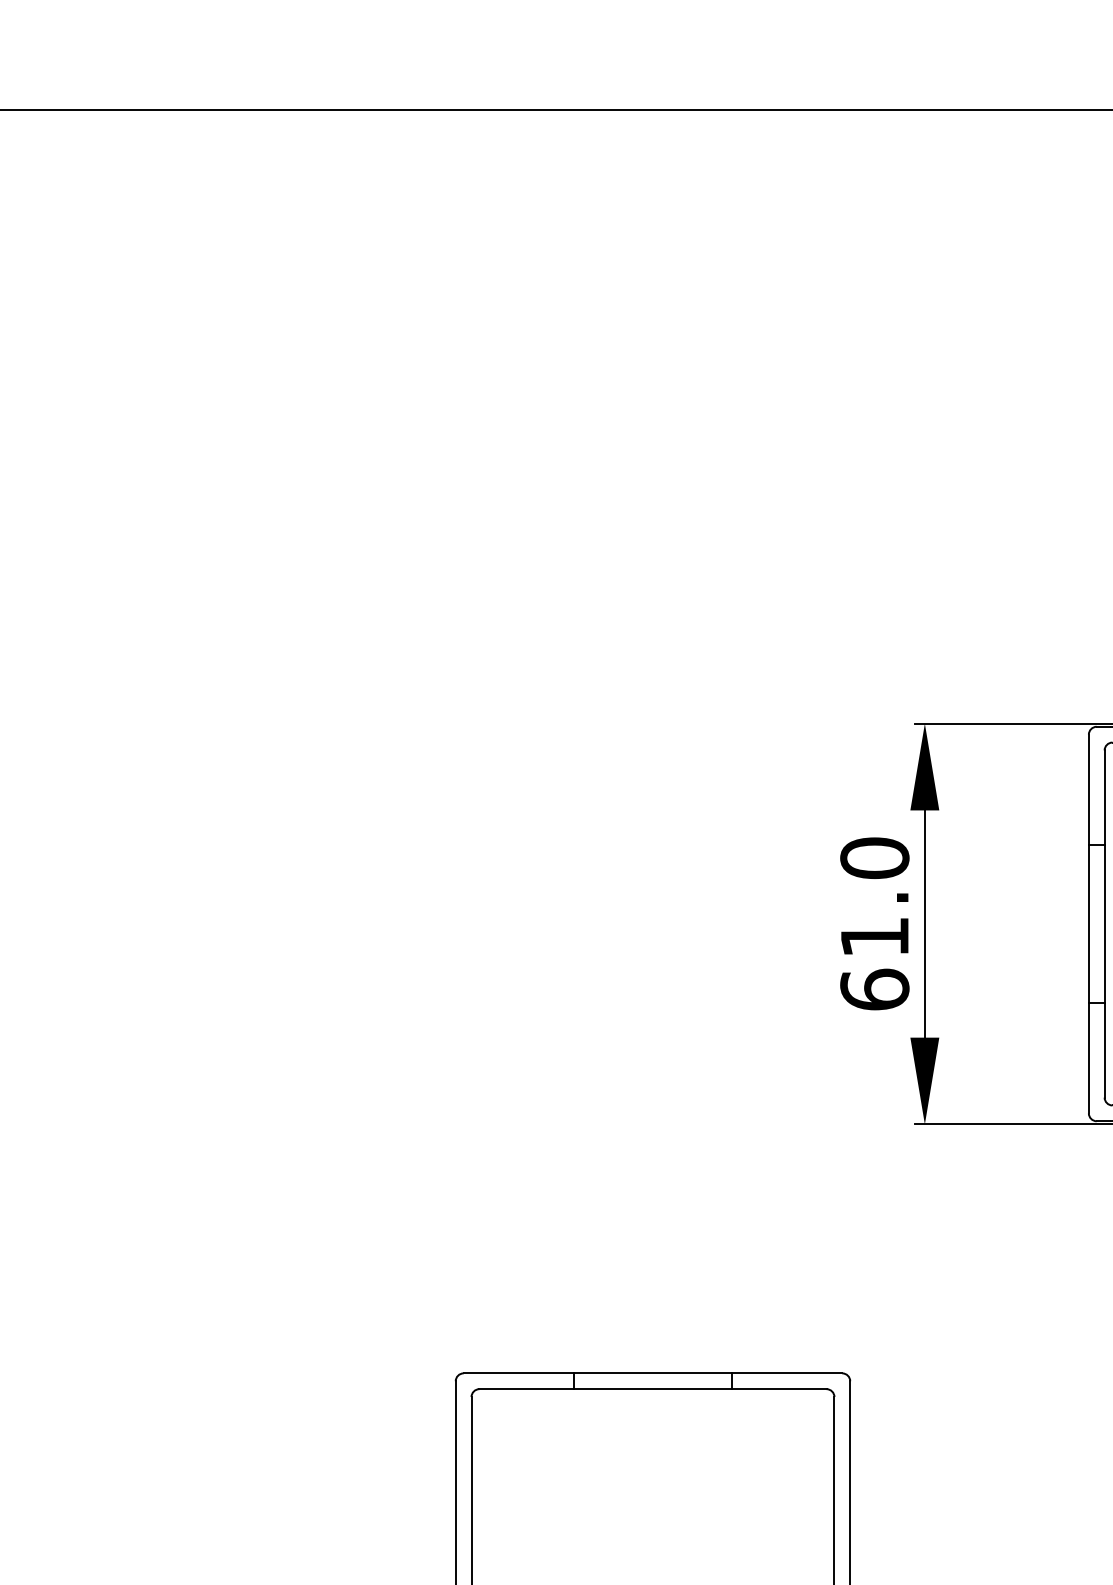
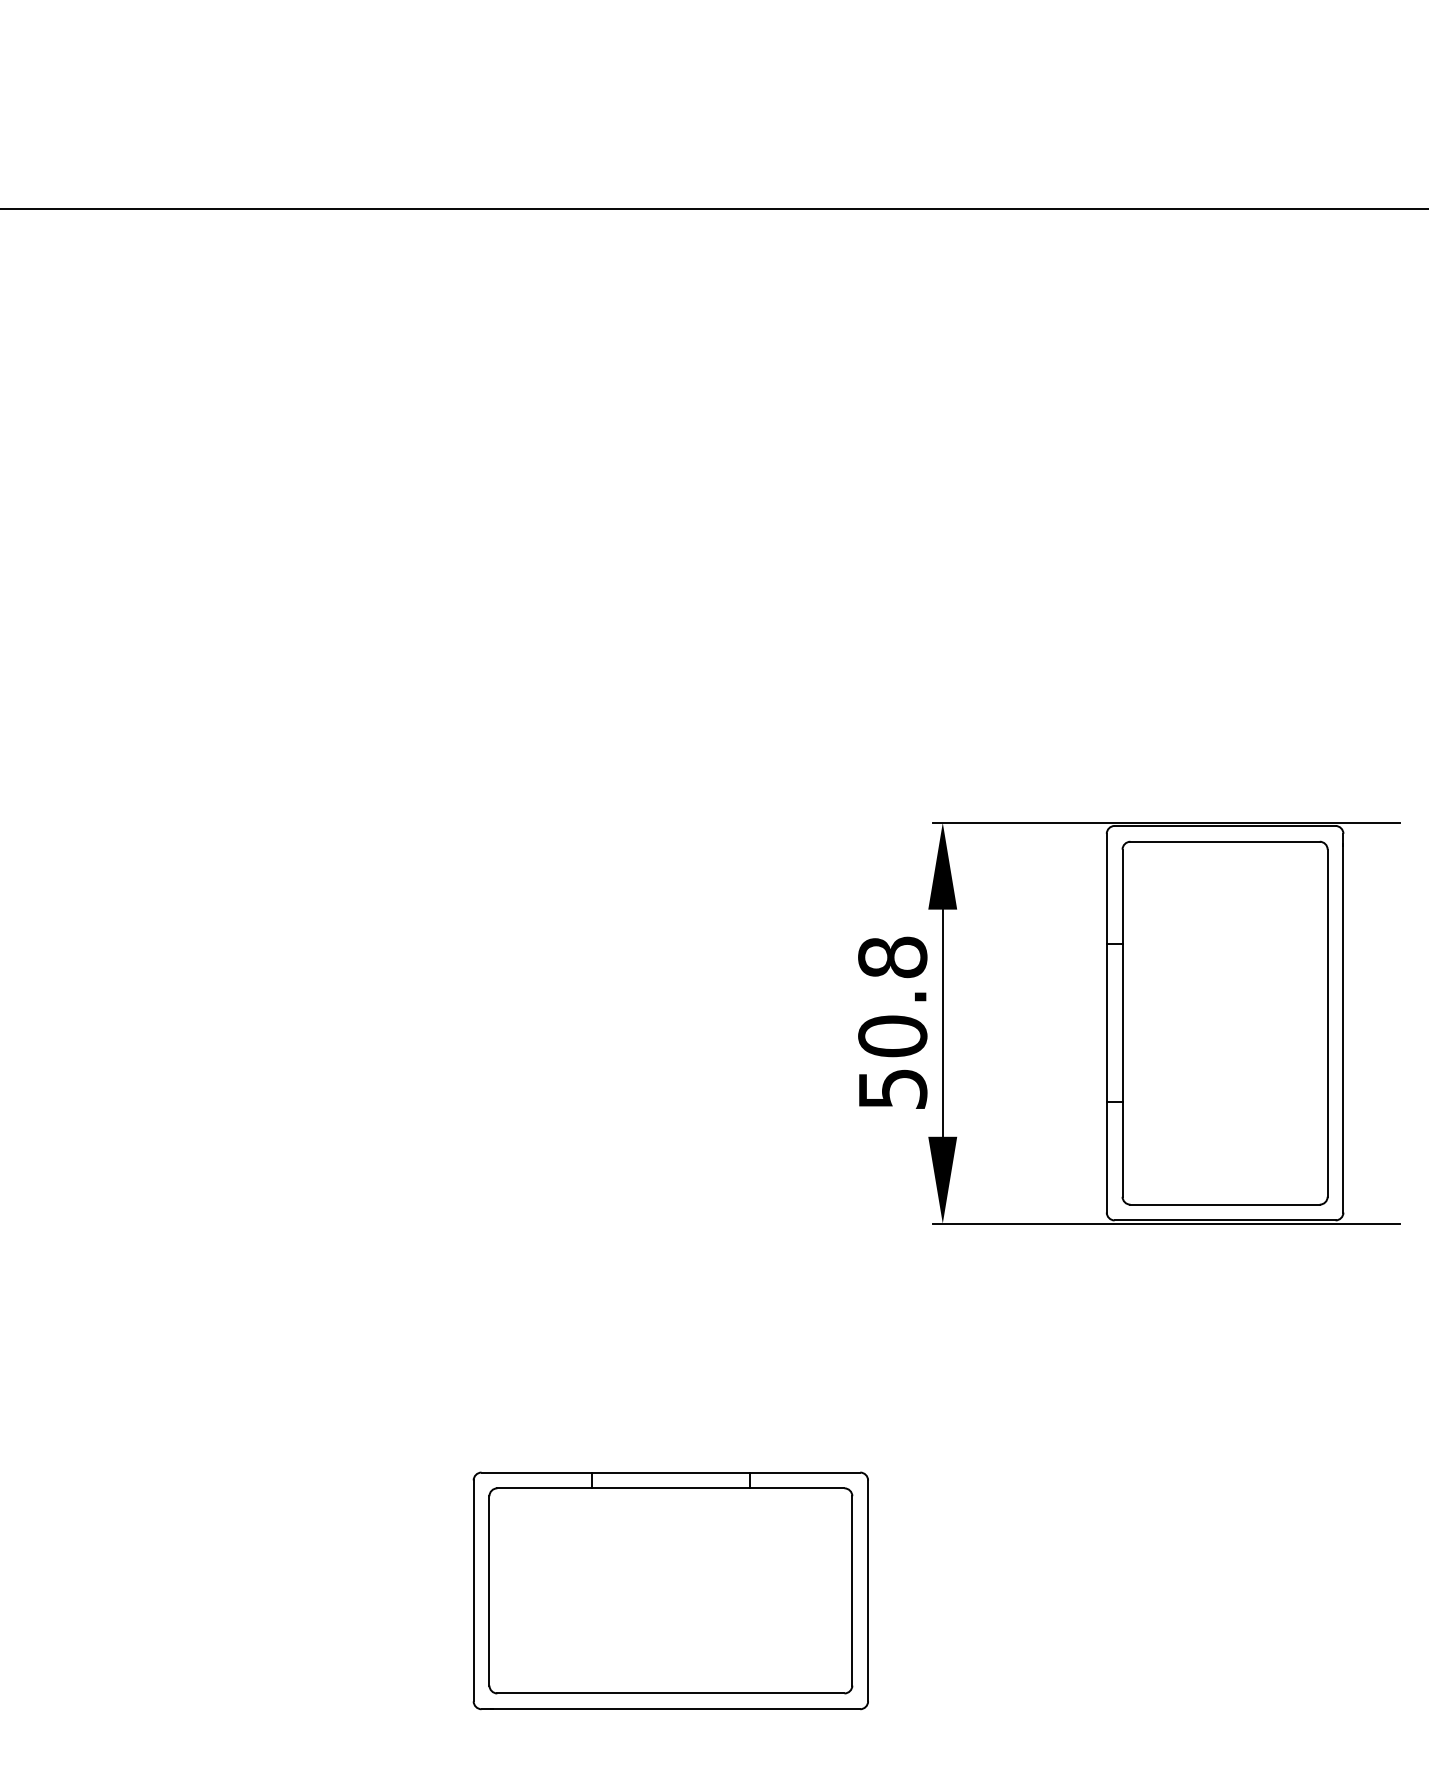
text: (874, 923) -> (892, 1022), 61.0 -> 50.8

